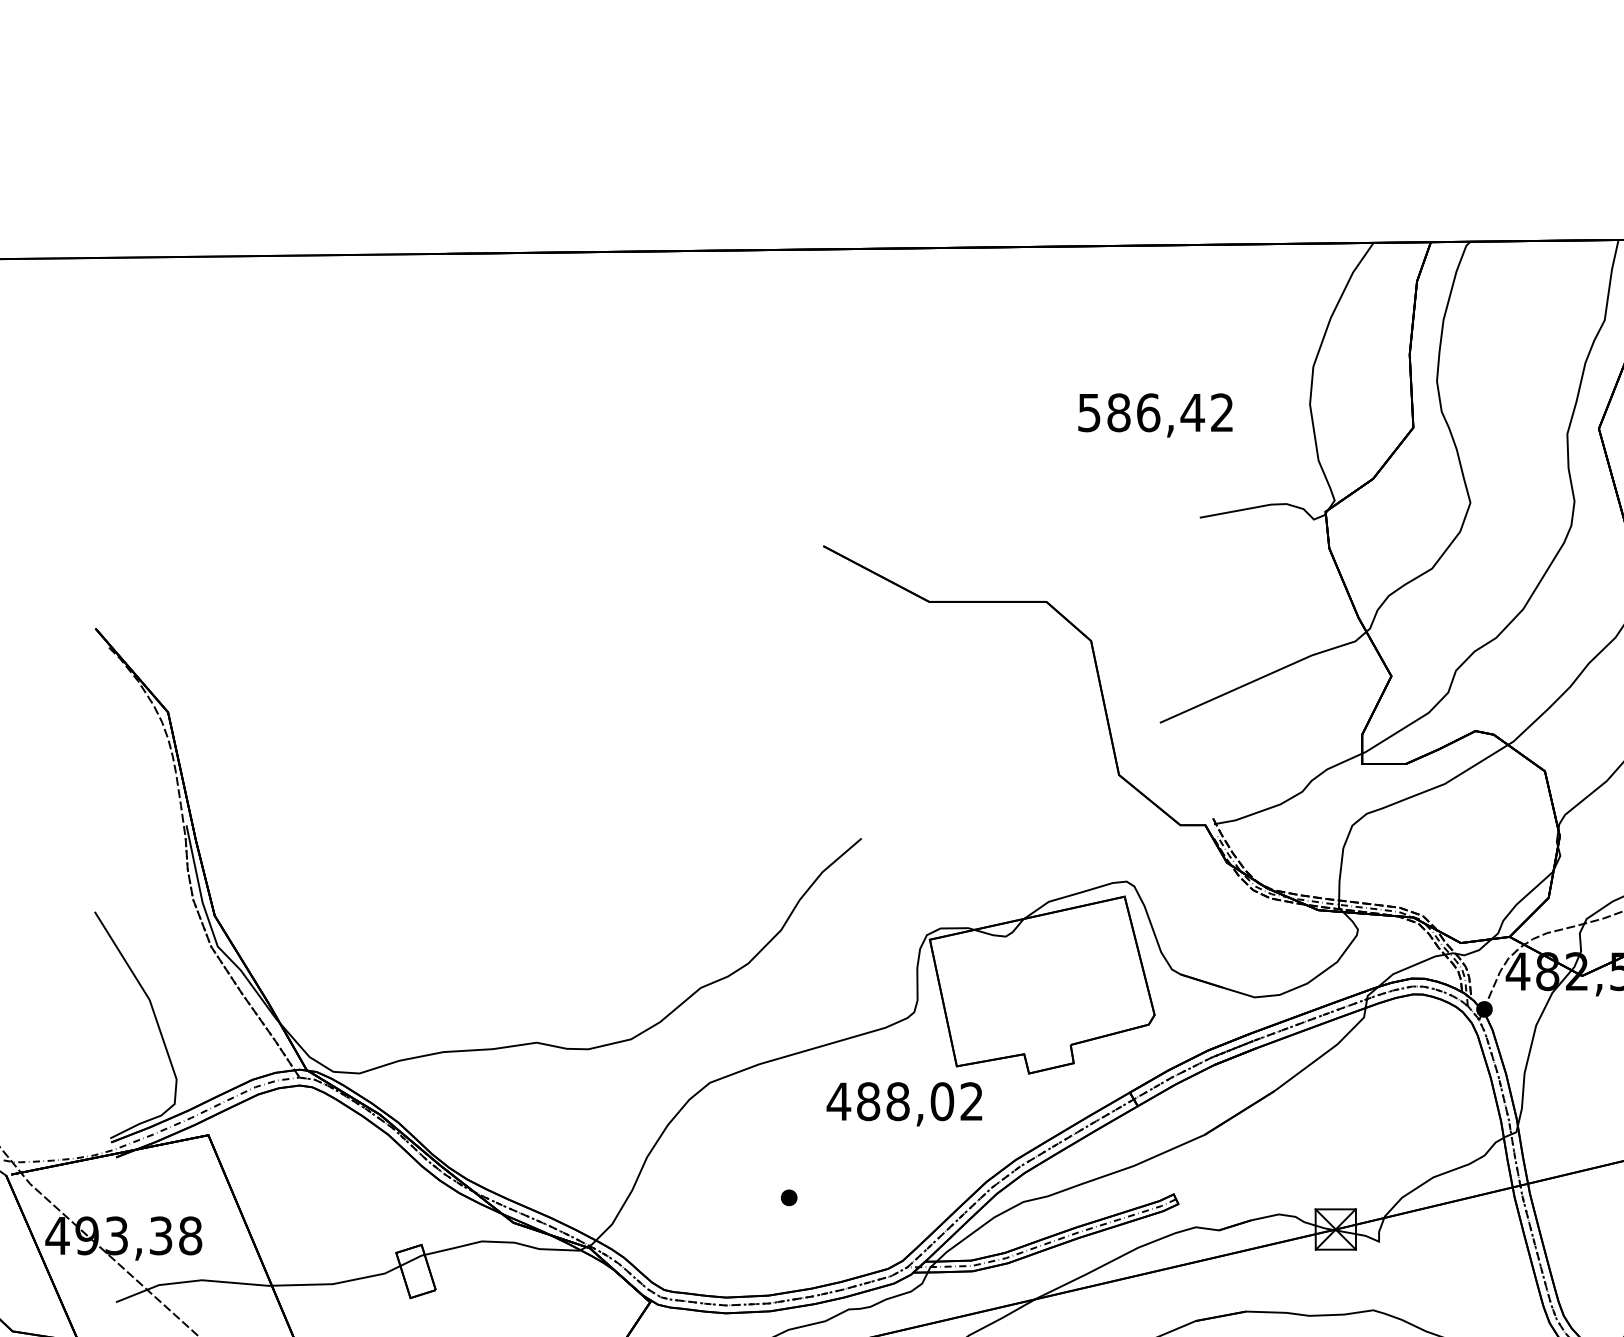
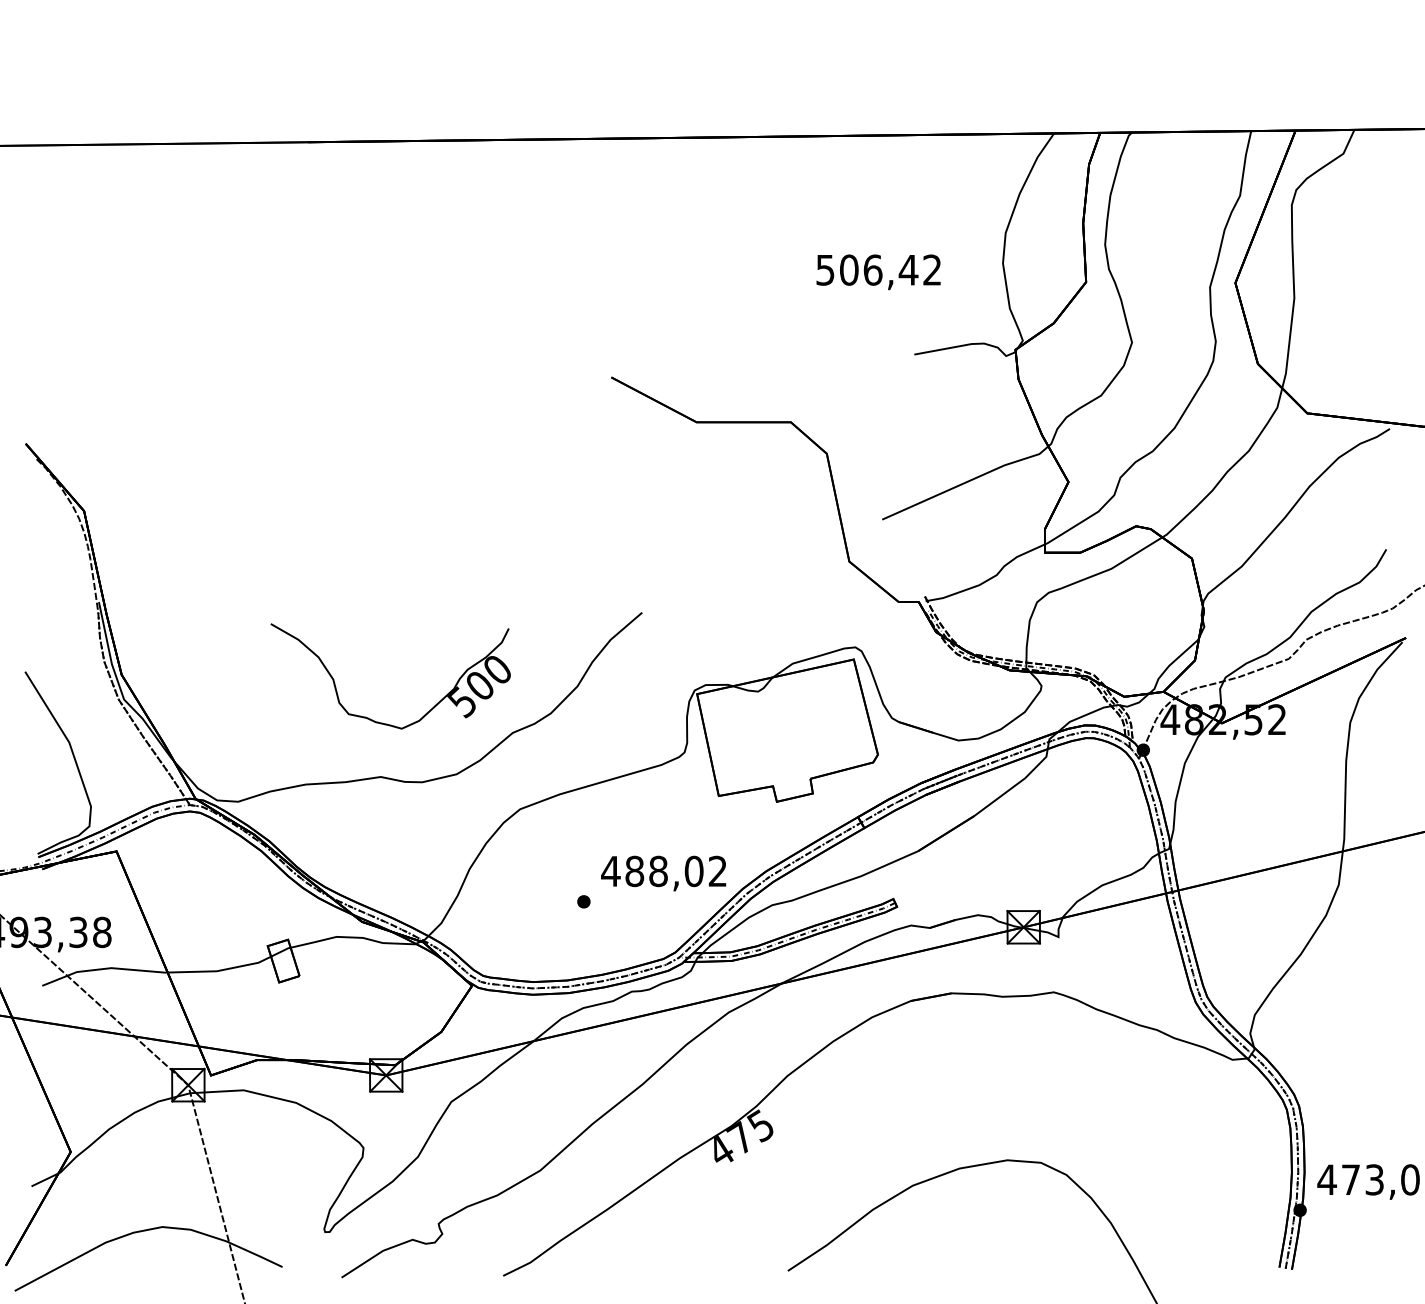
text: (1119, 411) -> (849, 269), 586,42 -> 506,42
part: (523, 970) -> (370, 718), added
text: (904, 1104) -> (663, 873), moved

